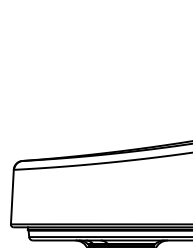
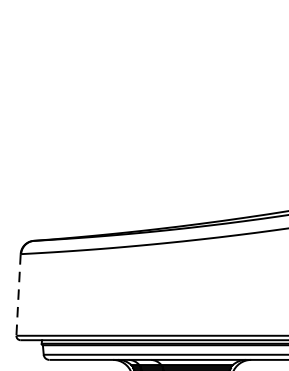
line: (12, 197) -> (18, 295), solid -> dashed

